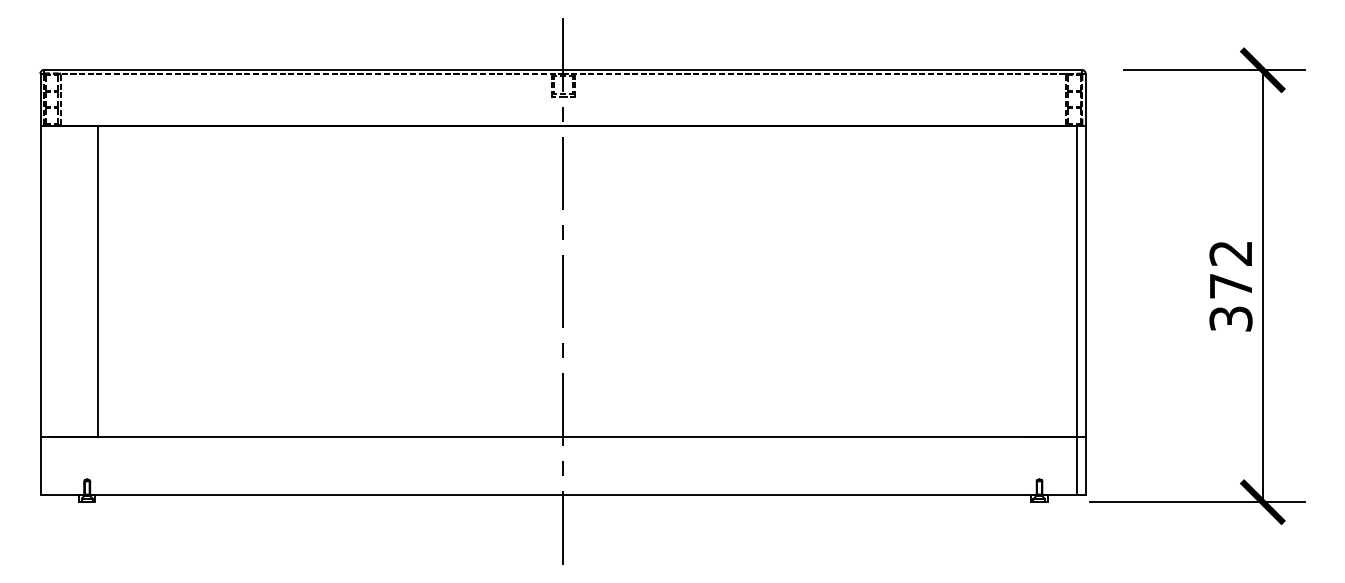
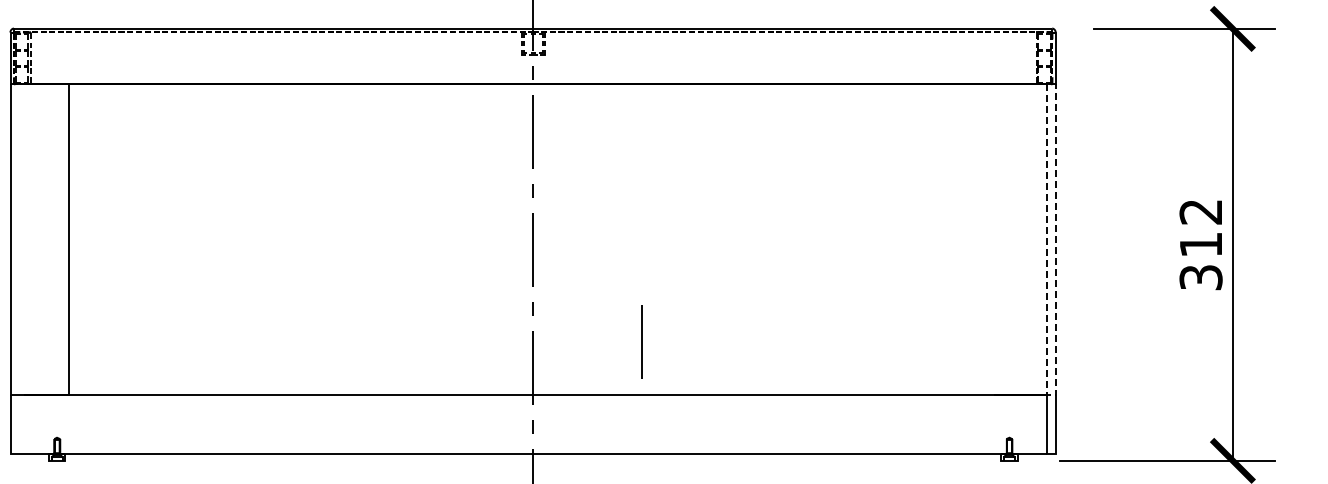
text: (1230, 286) -> (1200, 245), 372 -> 312
line: (671, 383) -> (641, 342), added
line: (1081, 436) -> (1051, 395), solid -> dashed

